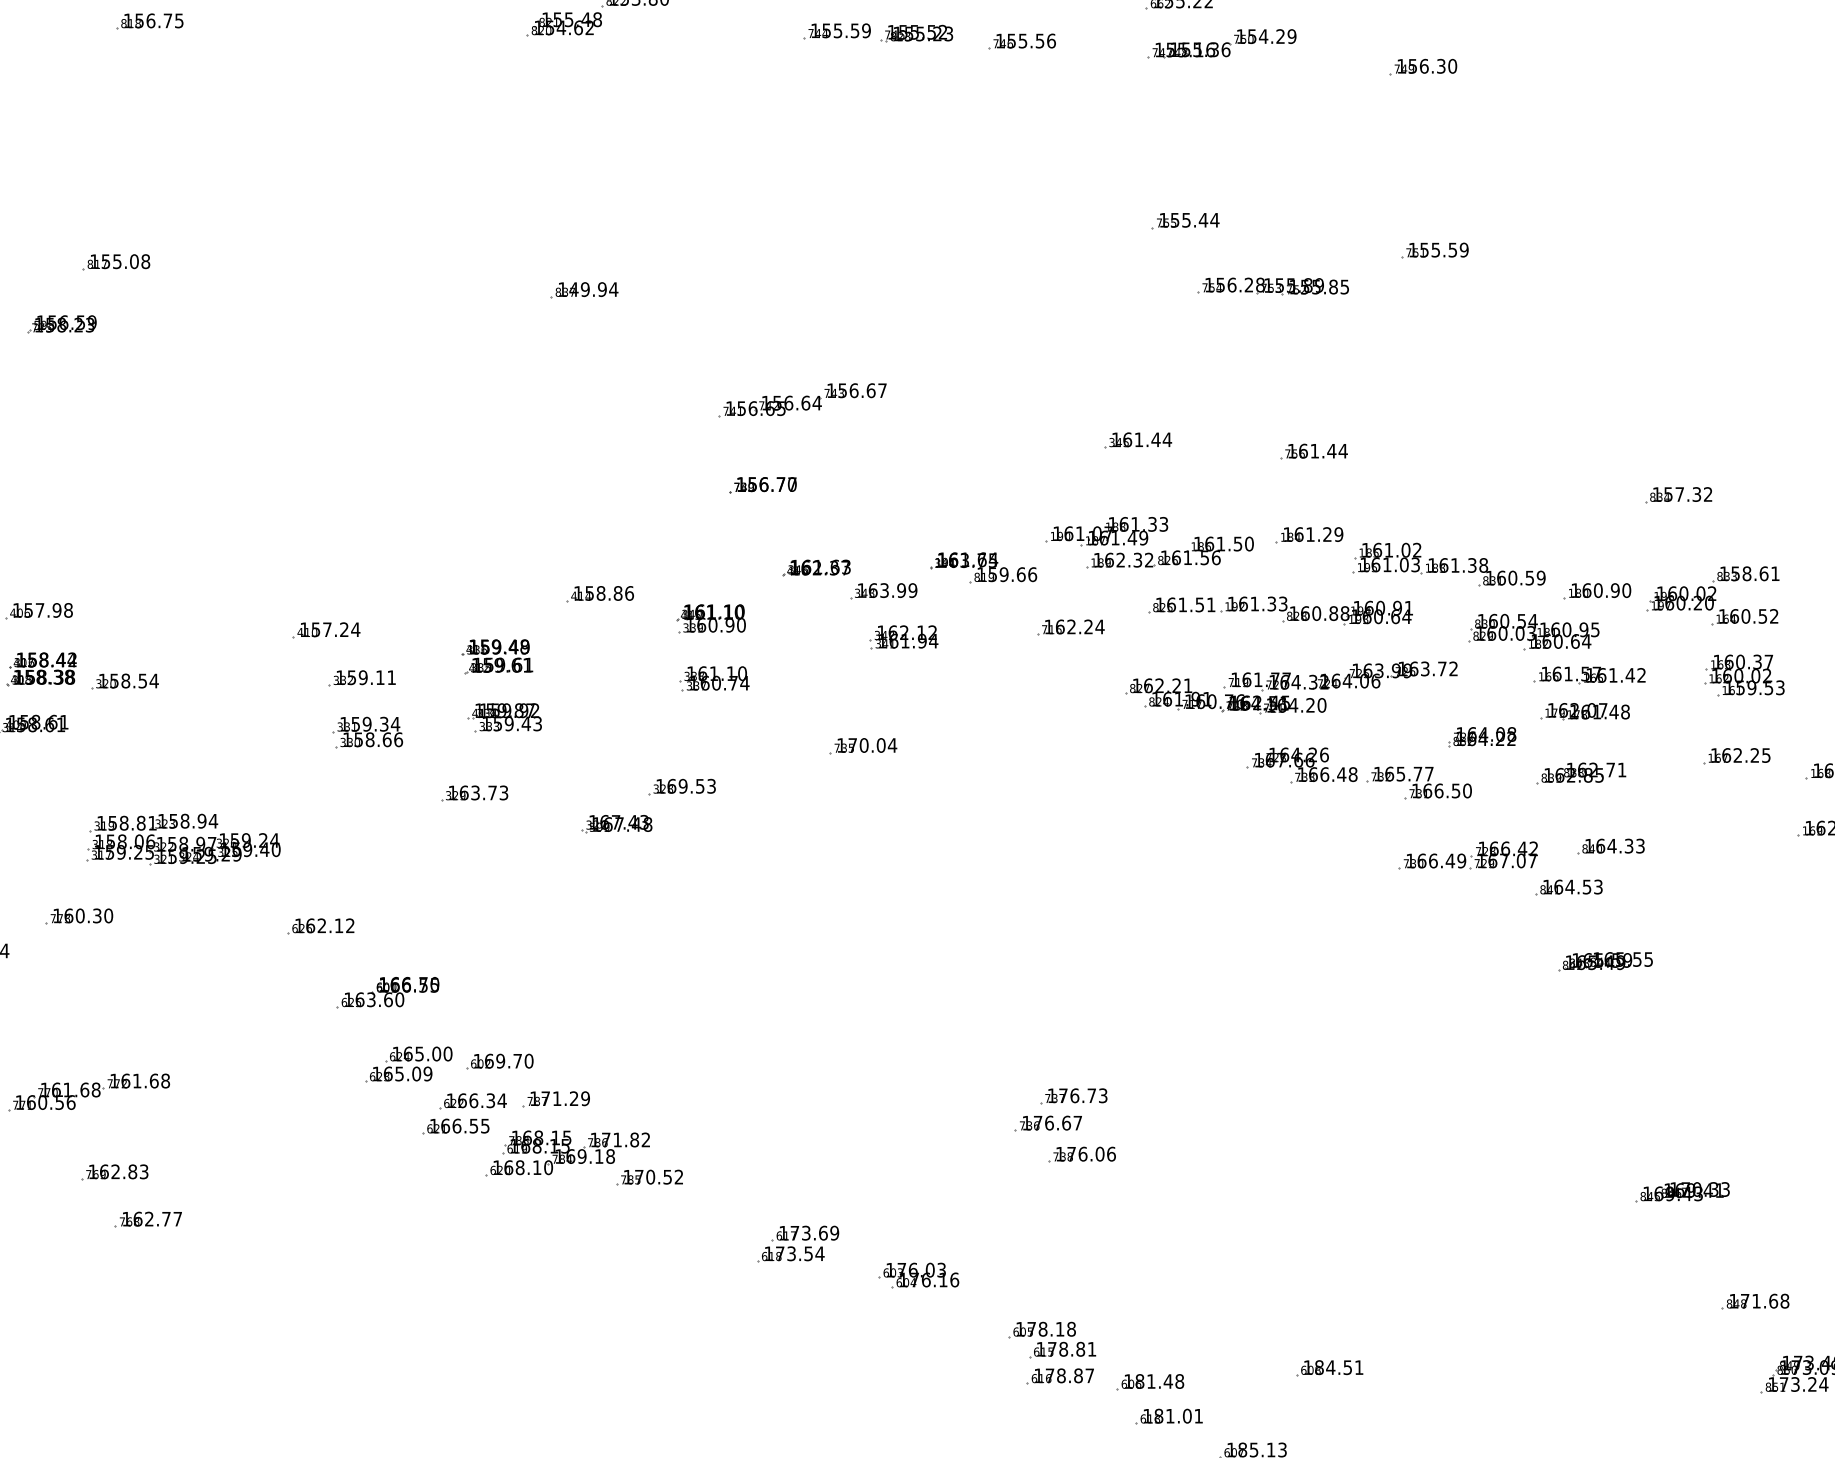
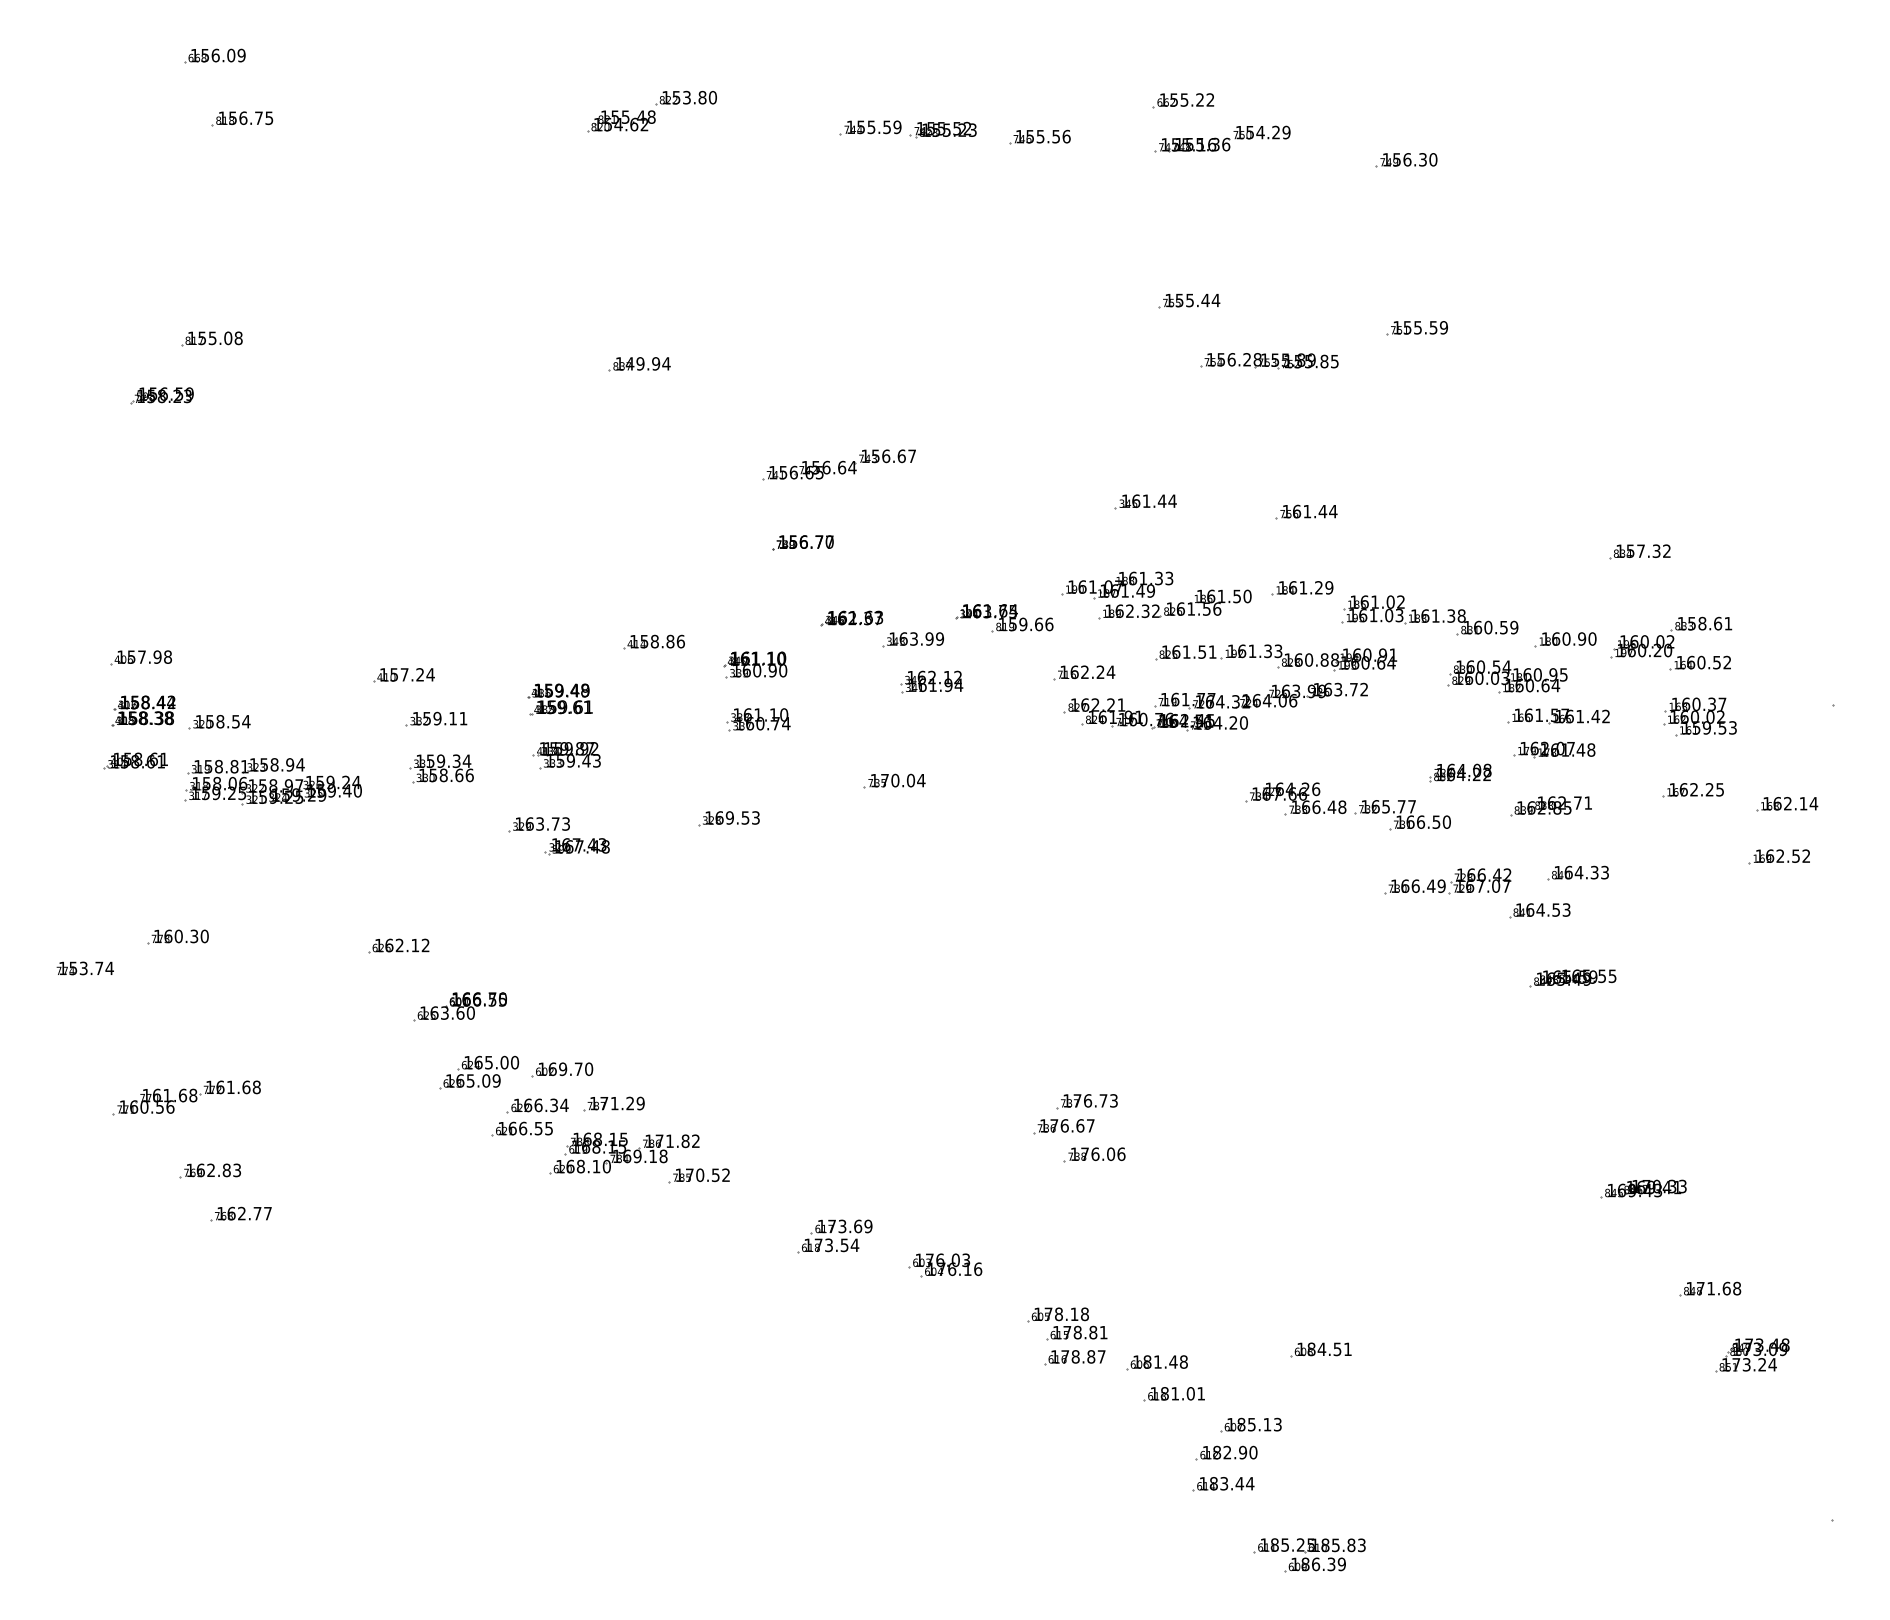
part: (1290, 687) -> (1215, 706), moved
part: (615, 824) -> (576, 846), moved
part: (182, 839) -> (272, 781), moved

